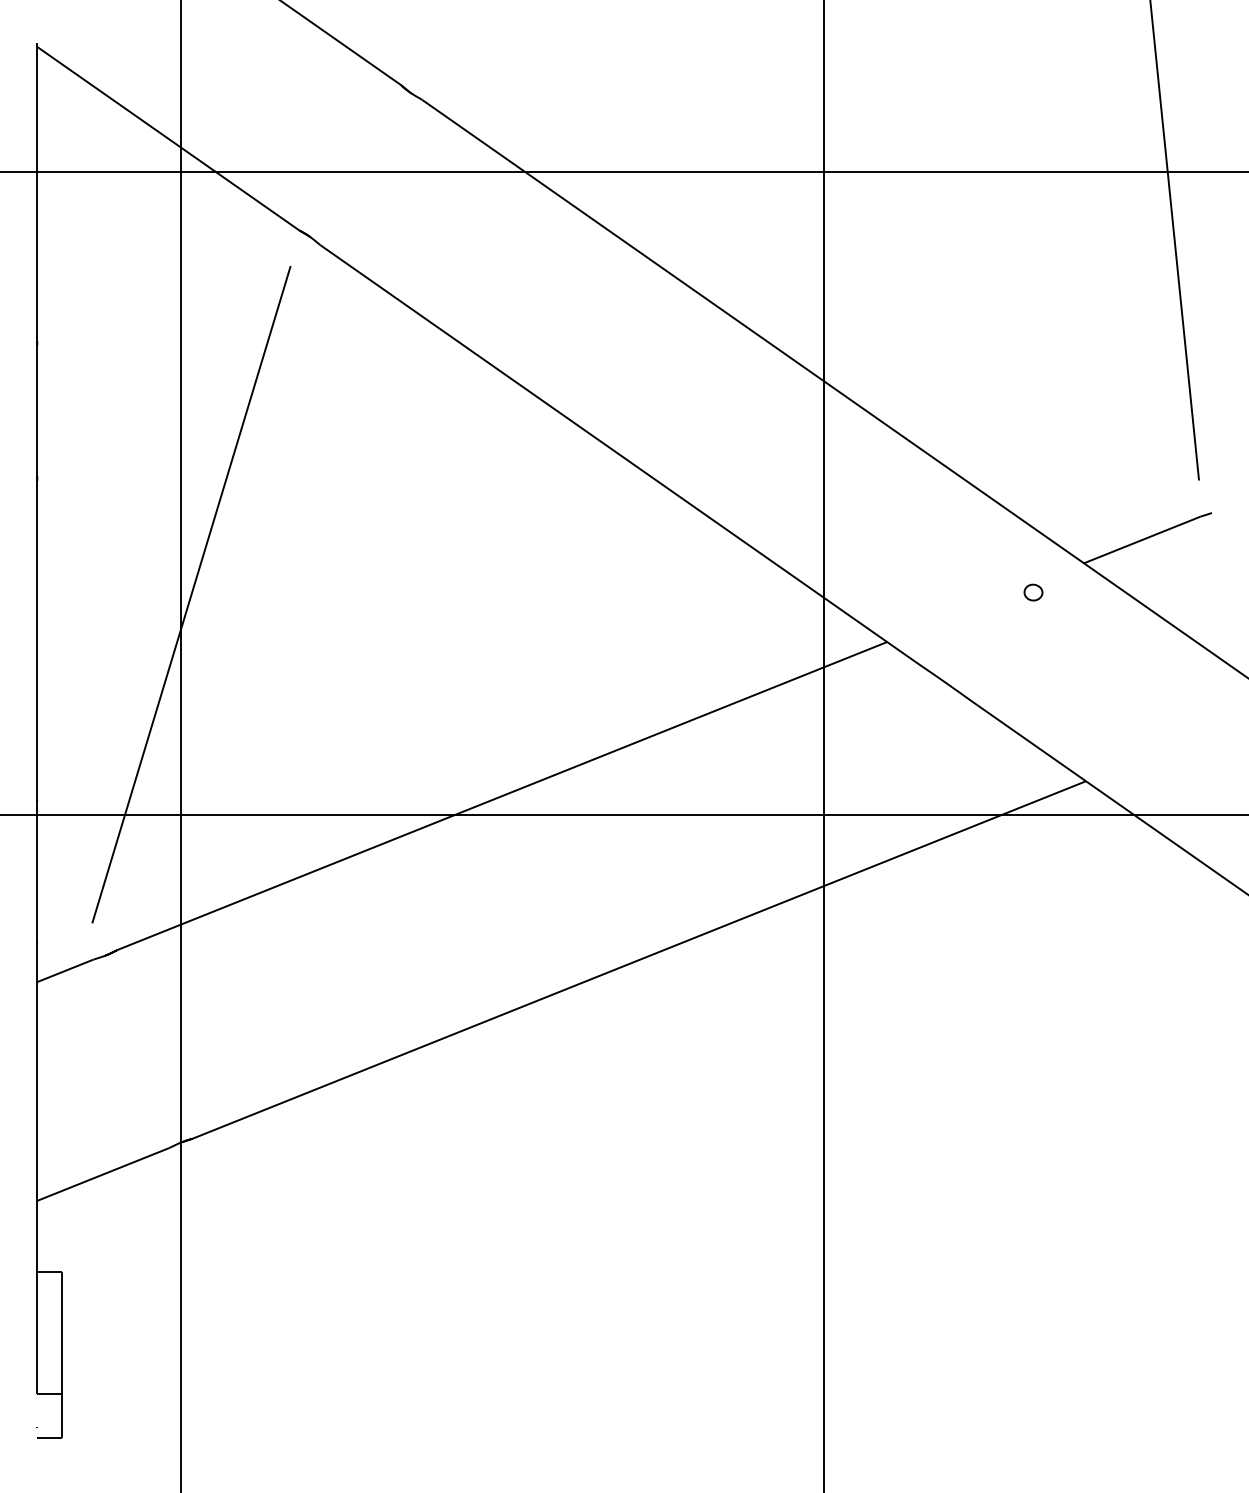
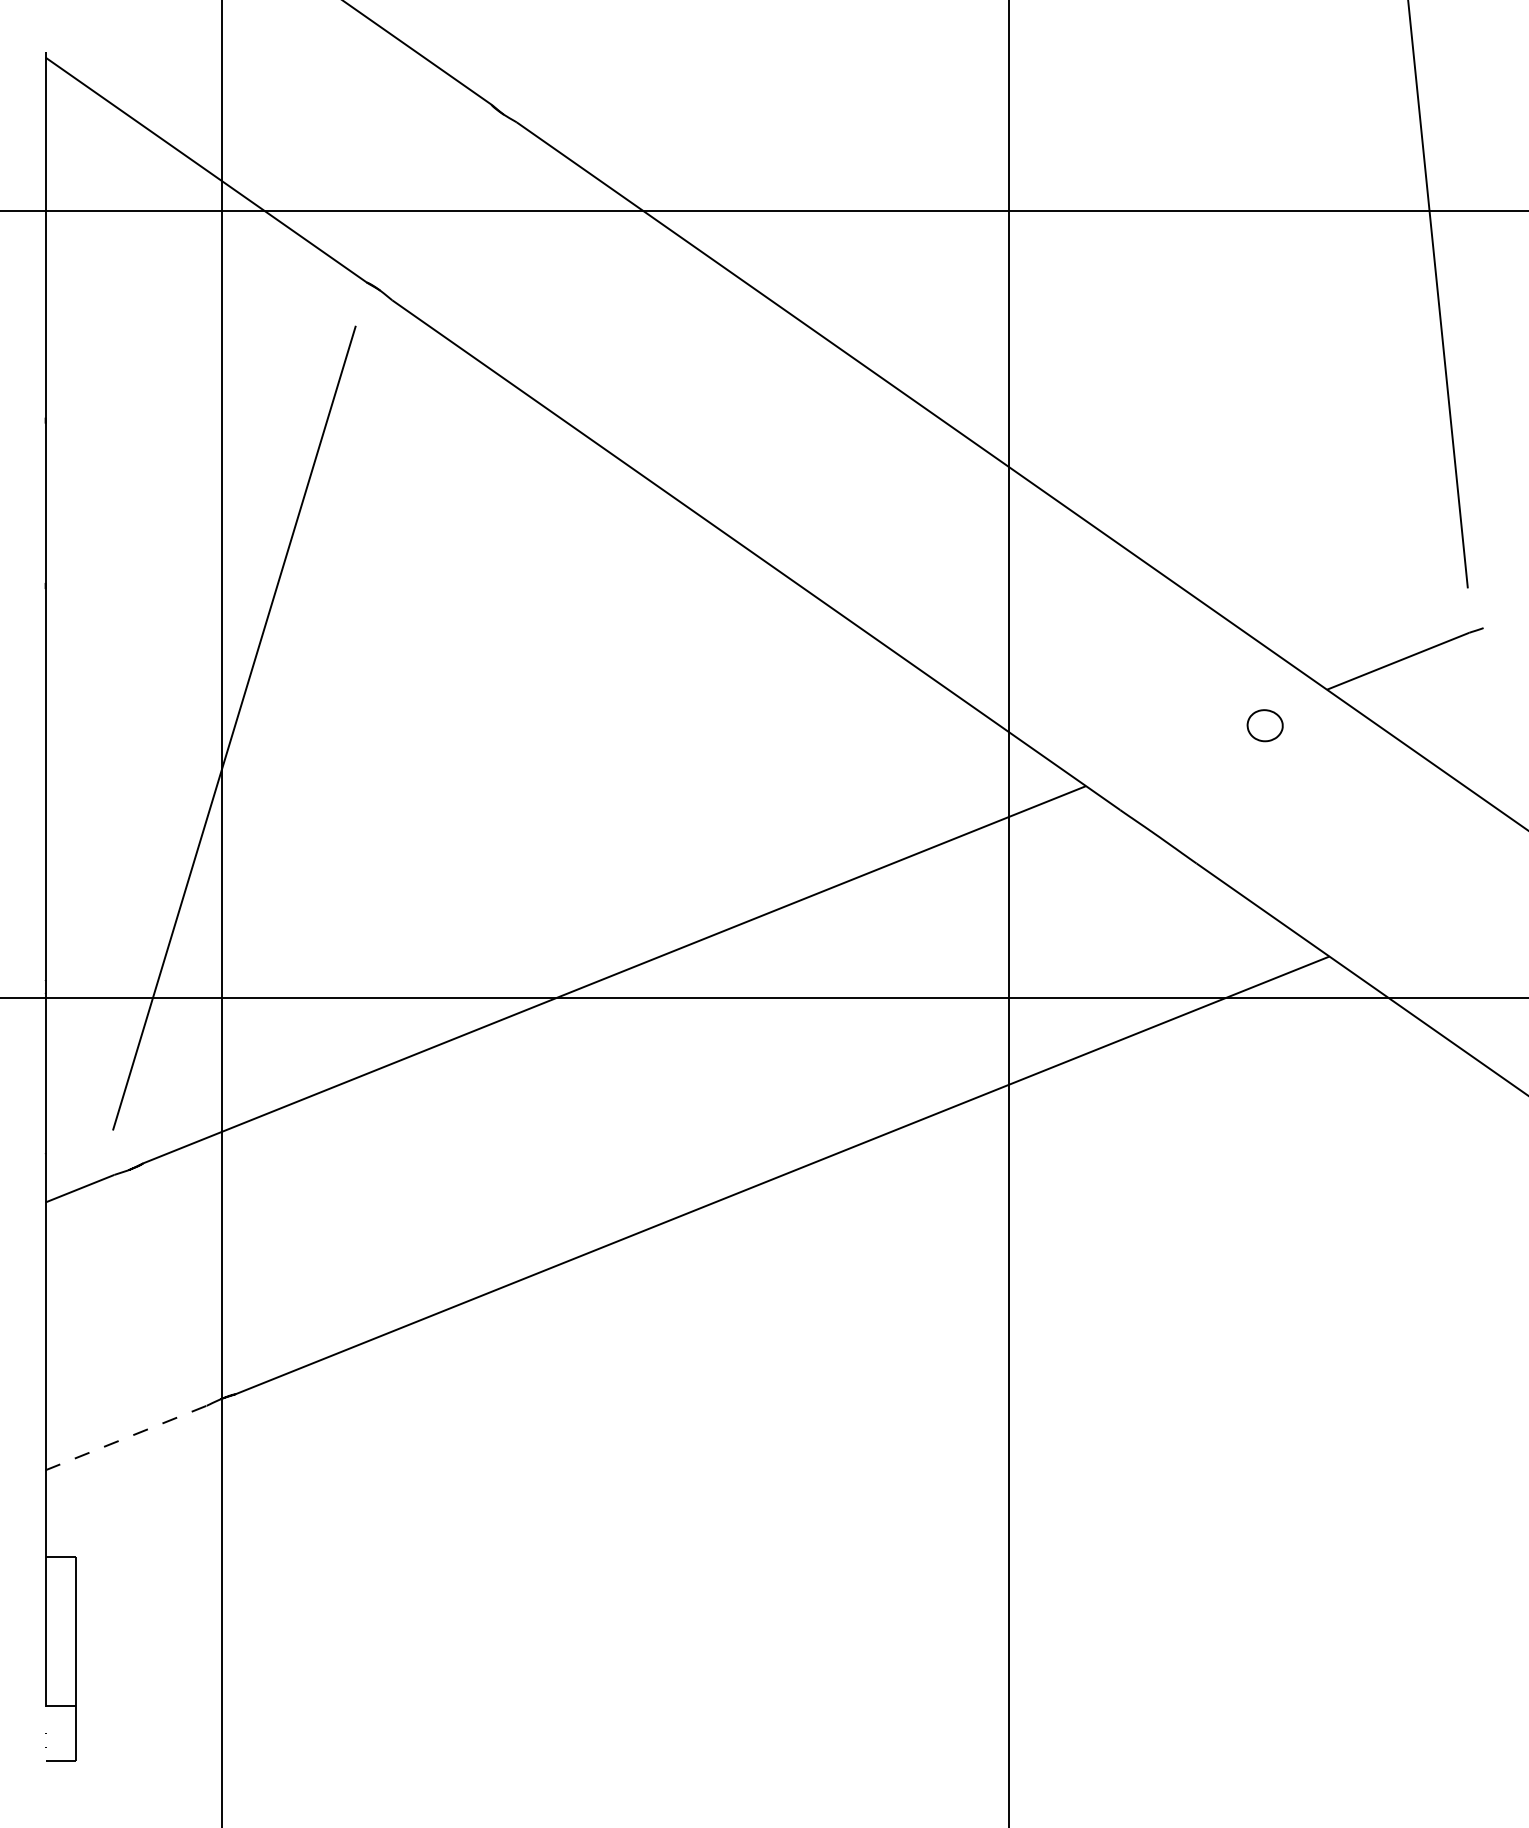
part: (1033, 592) -> (1265, 725), size x1.6
line: (103, 1174) -> (126, 1437), solid -> dashed

